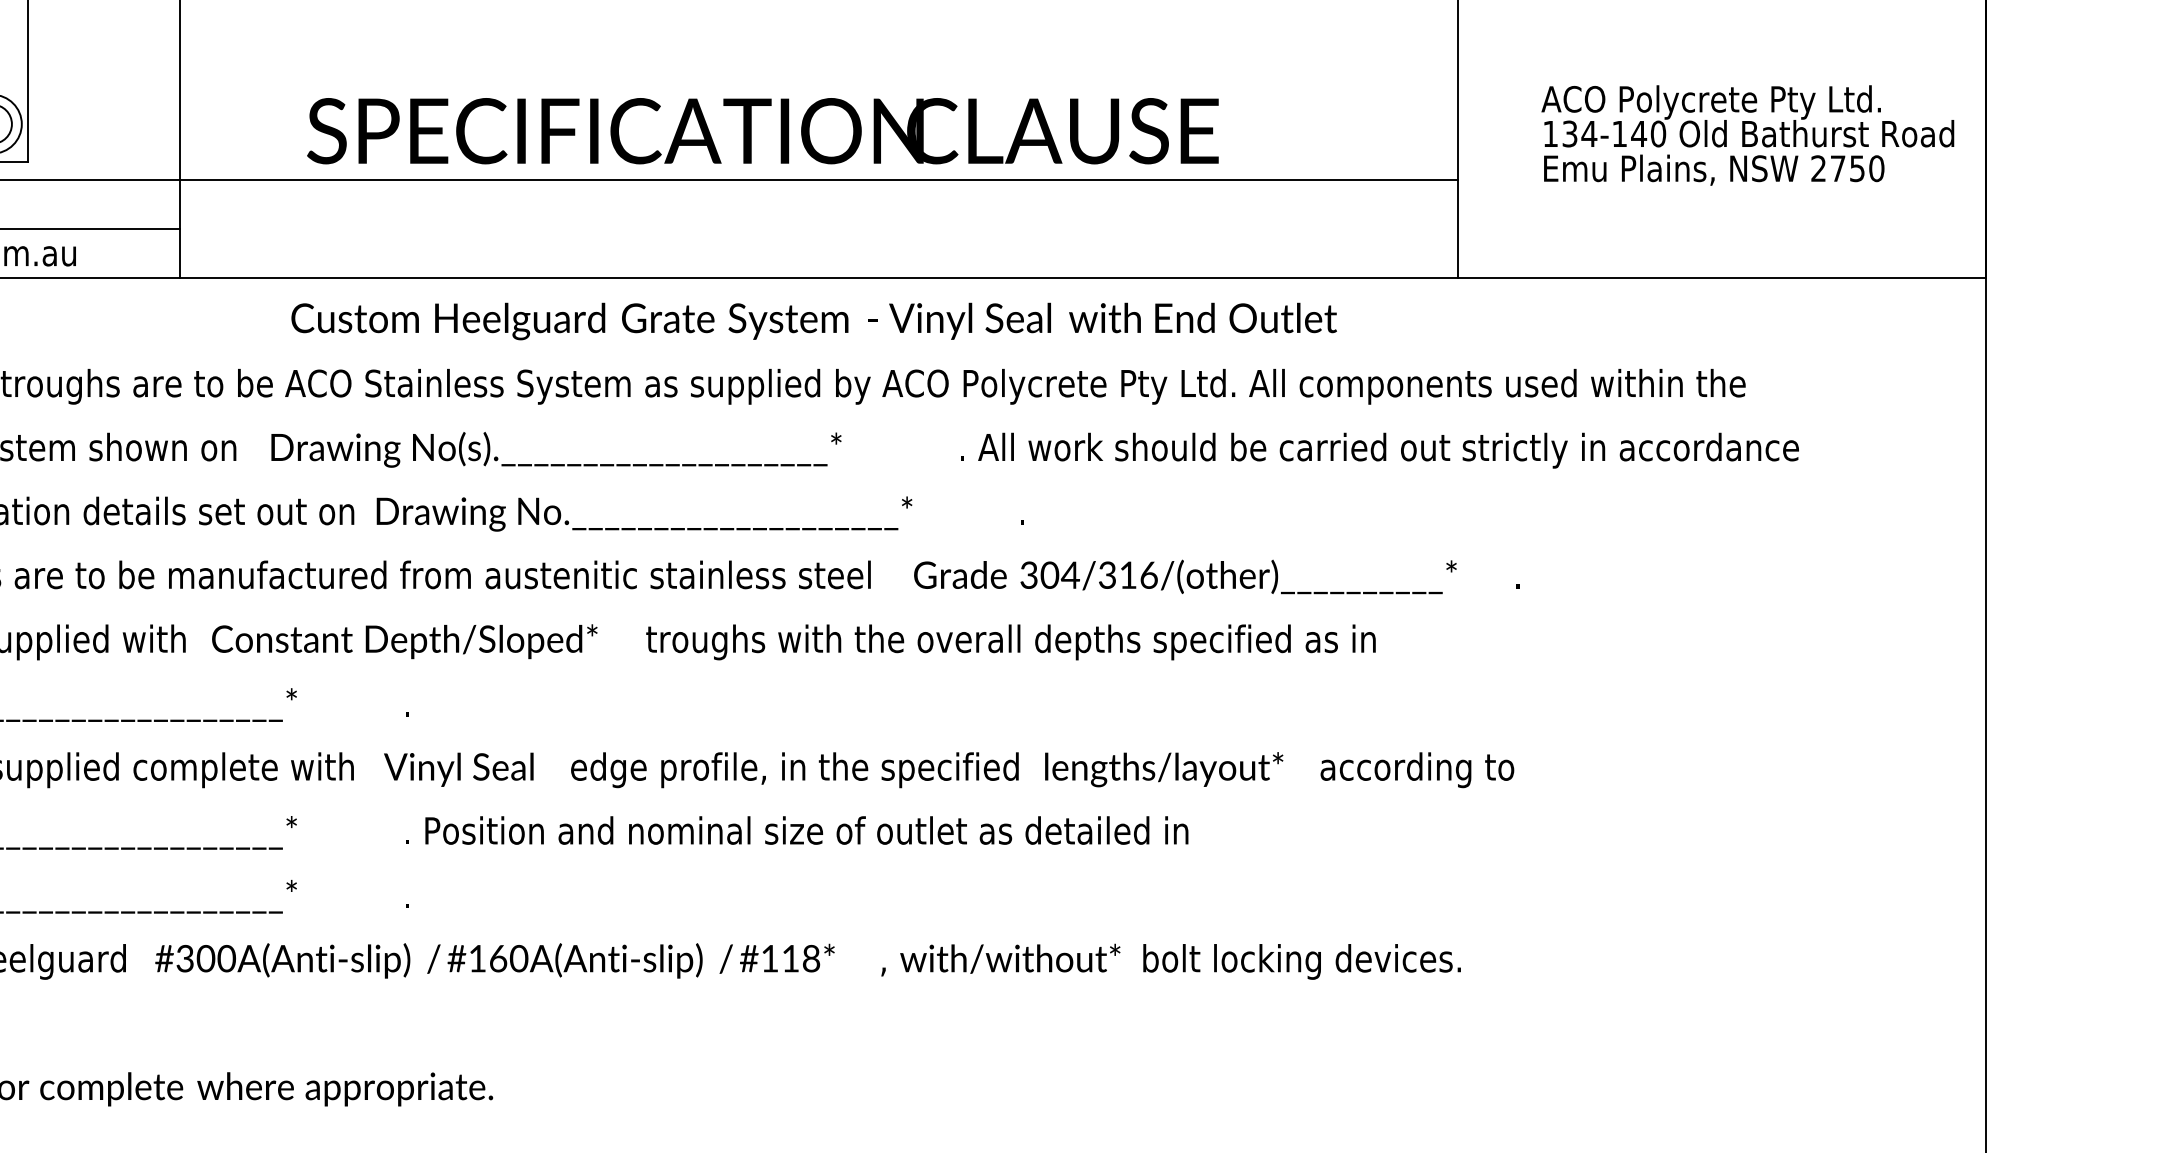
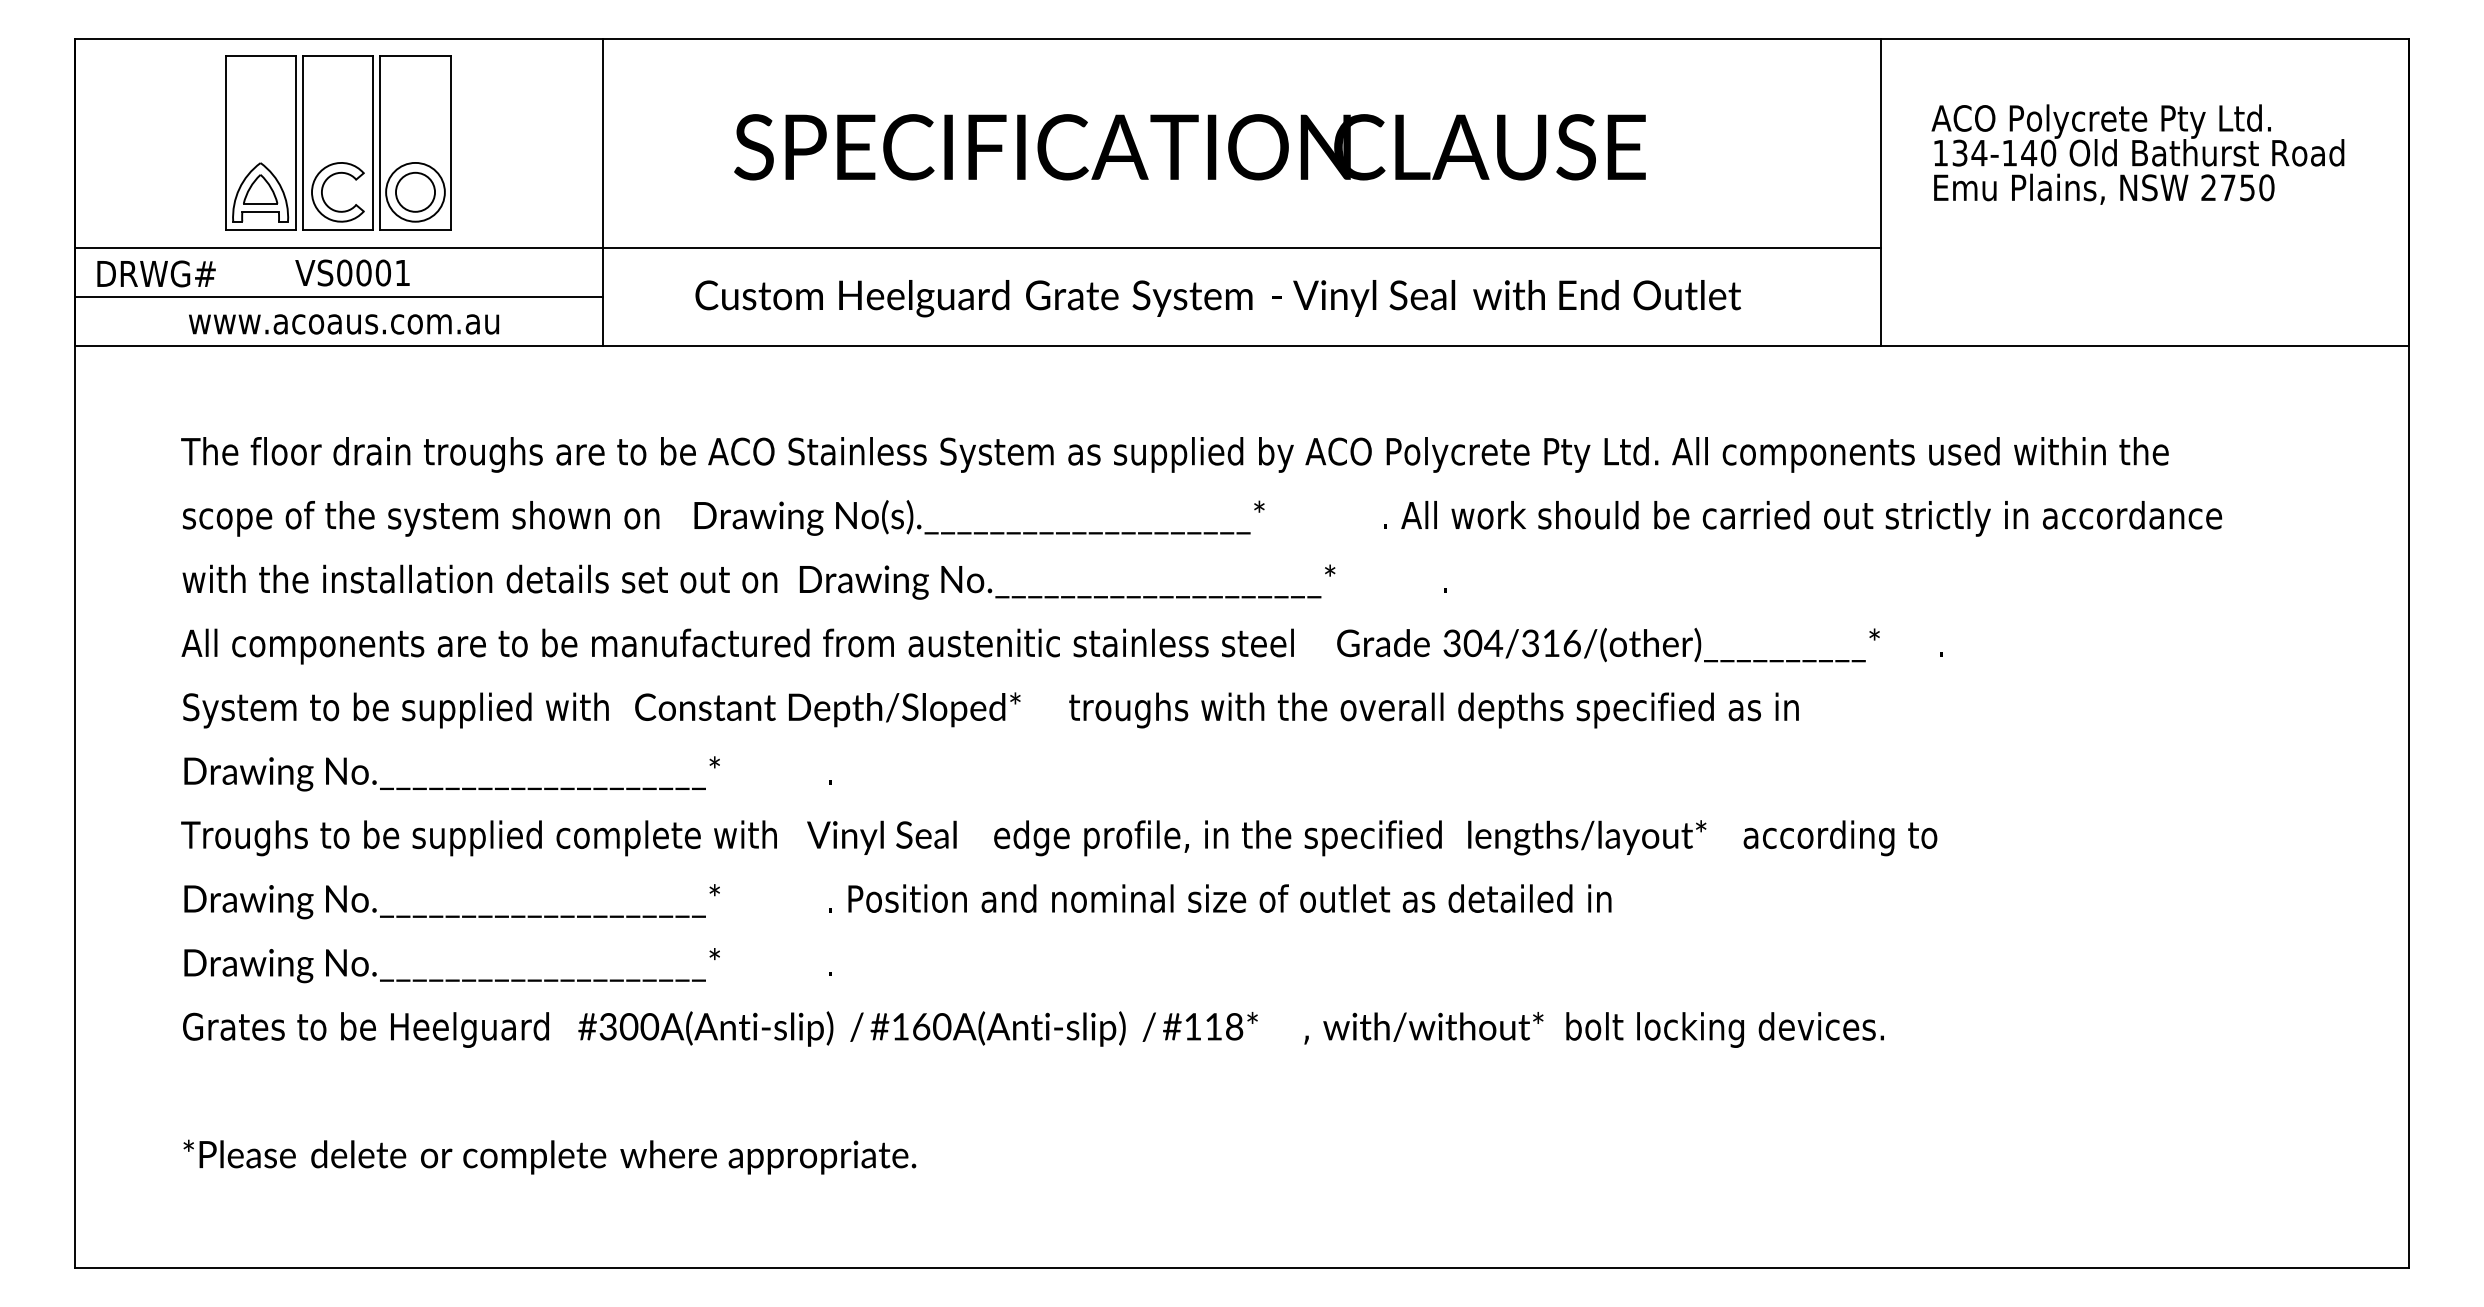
text: (762, 131) -> (1189, 147), moved
text: (1747, 135) -> (2137, 154), moved
text: (814, 321) -> (1218, 298), moved

